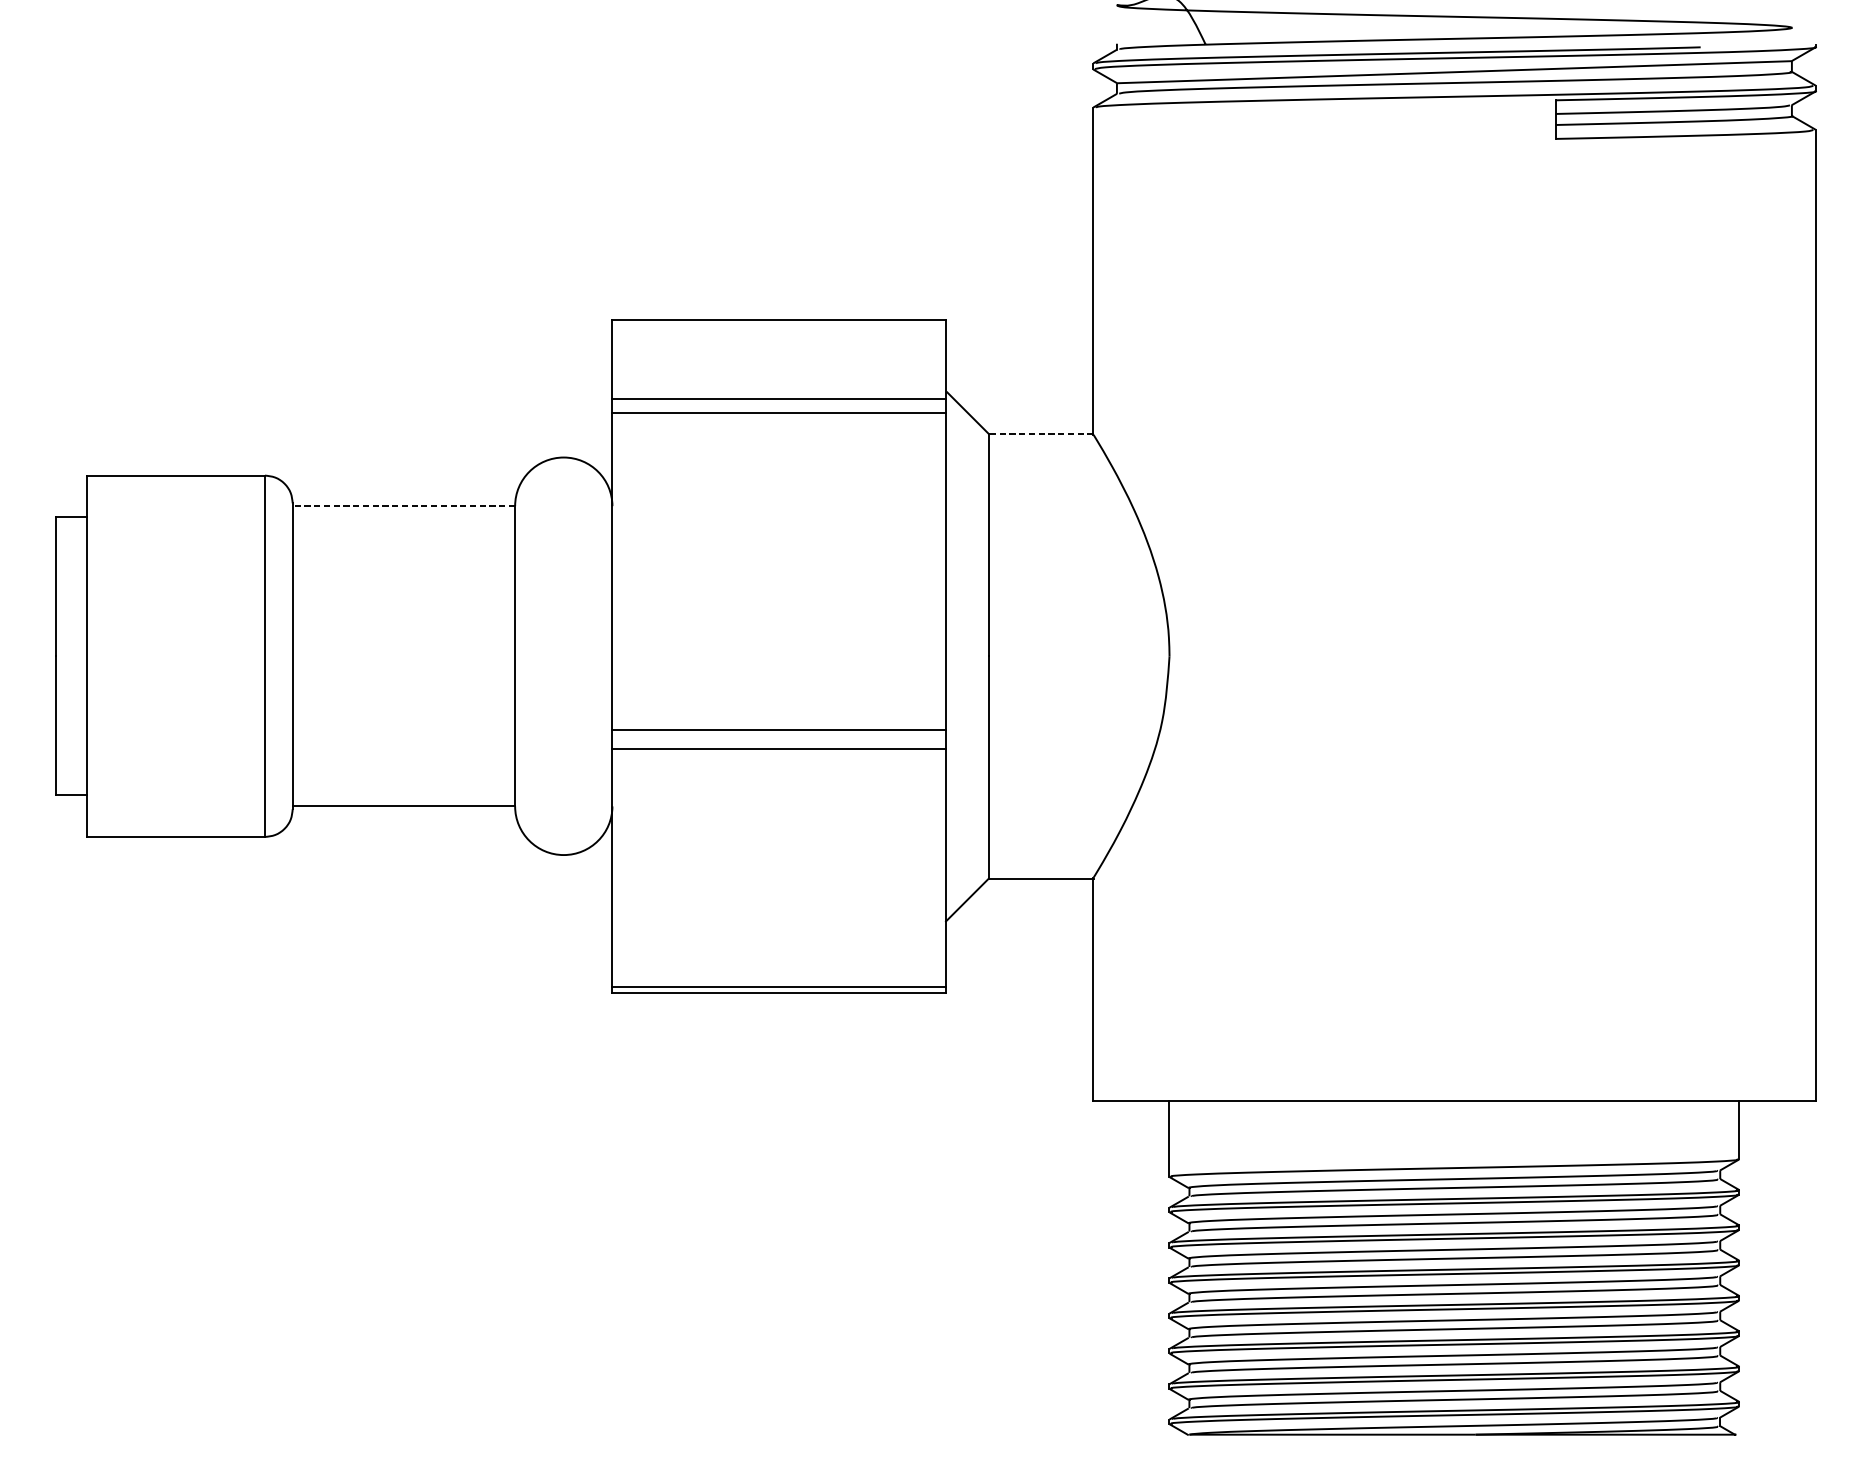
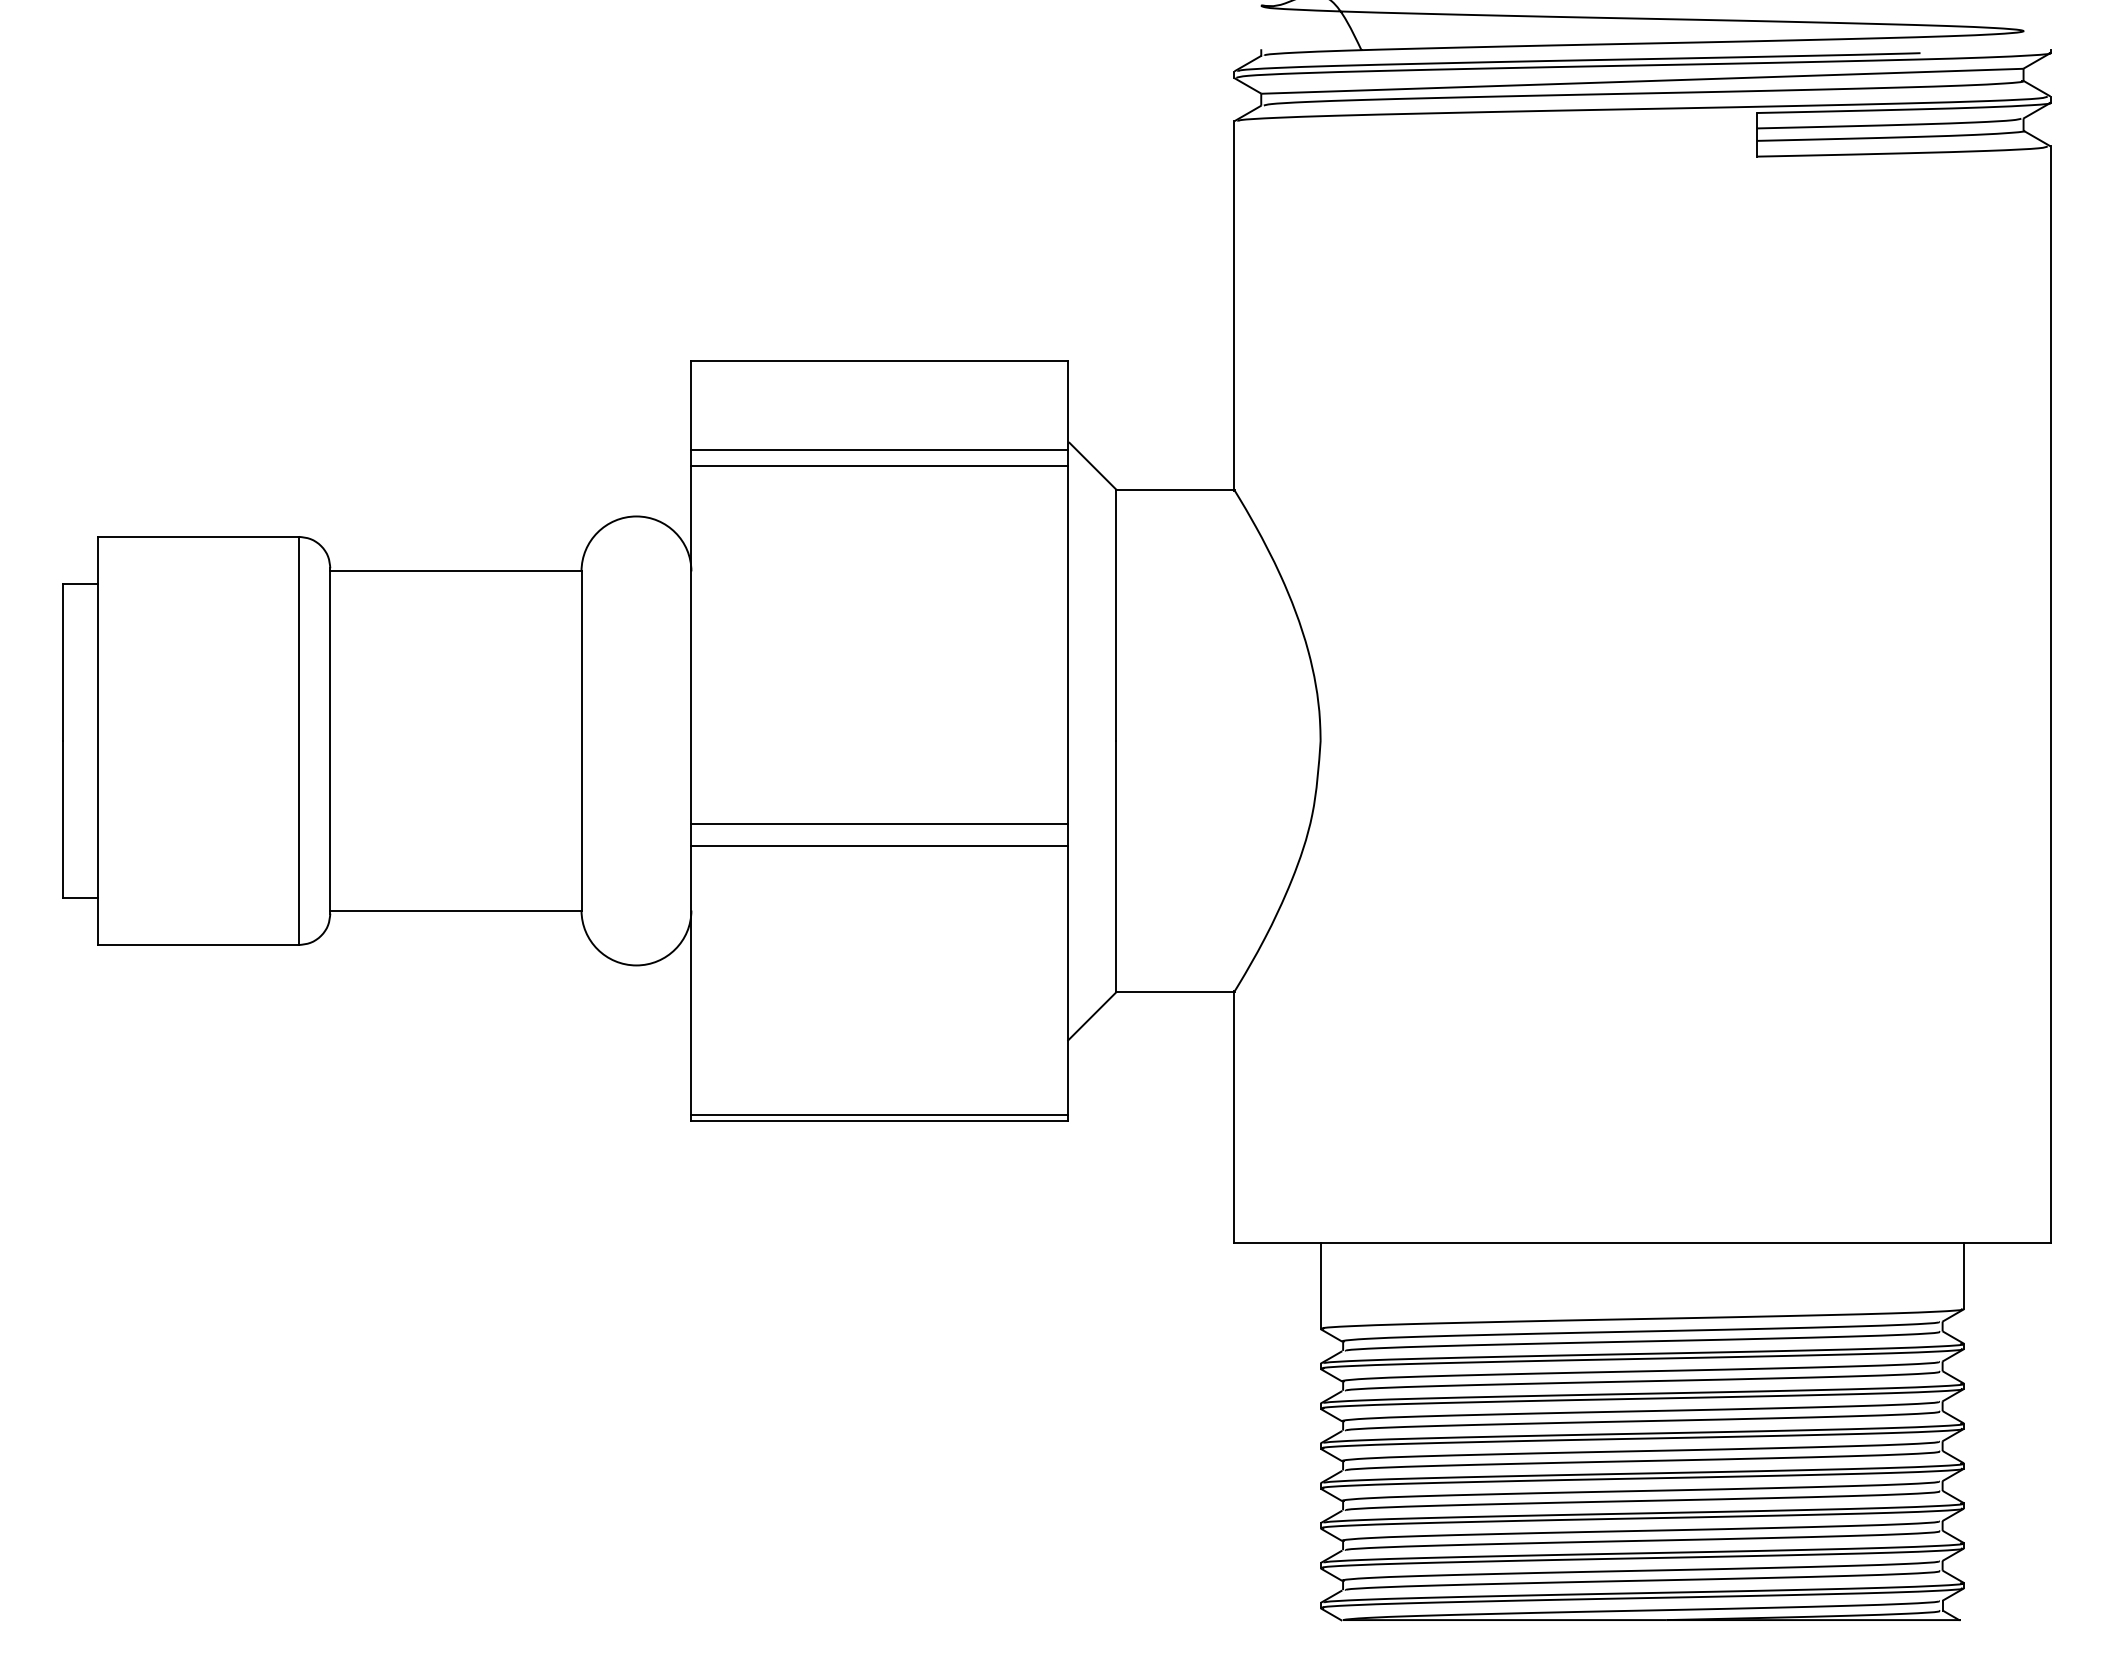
line: (1041, 433) -> (1175, 489), dashed -> solid
line: (403, 506) -> (455, 571), dashed -> solid

